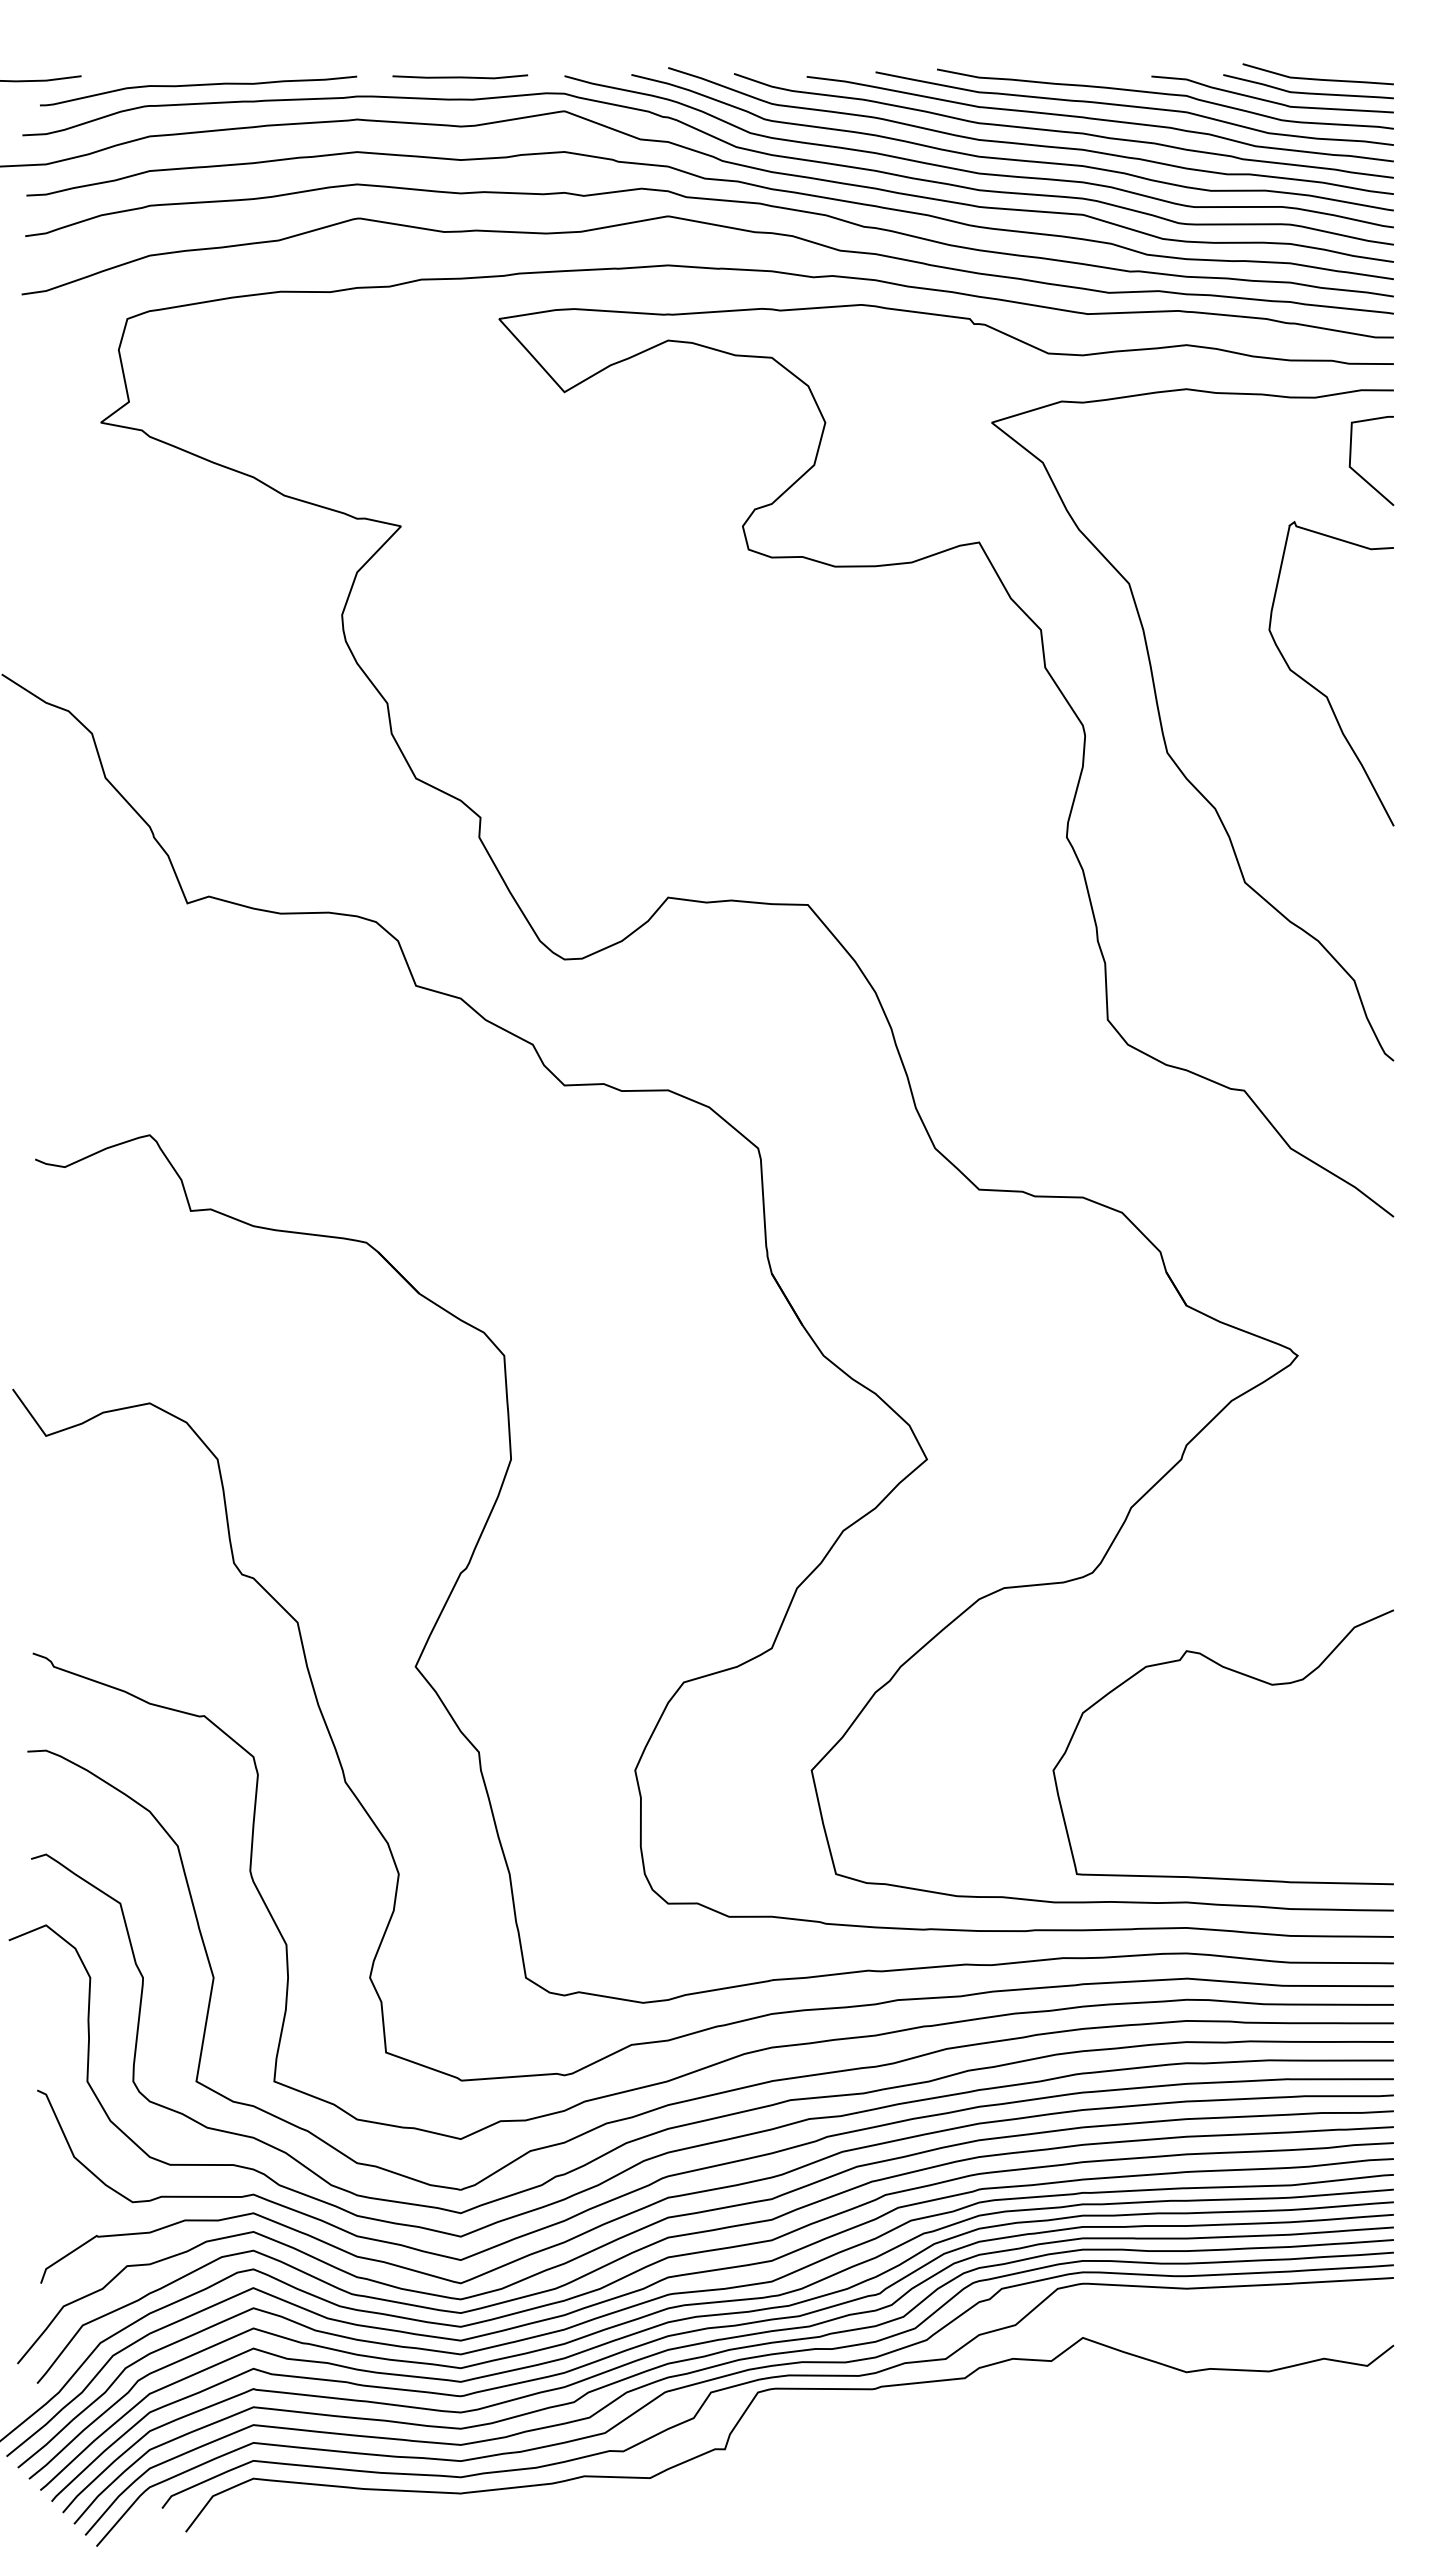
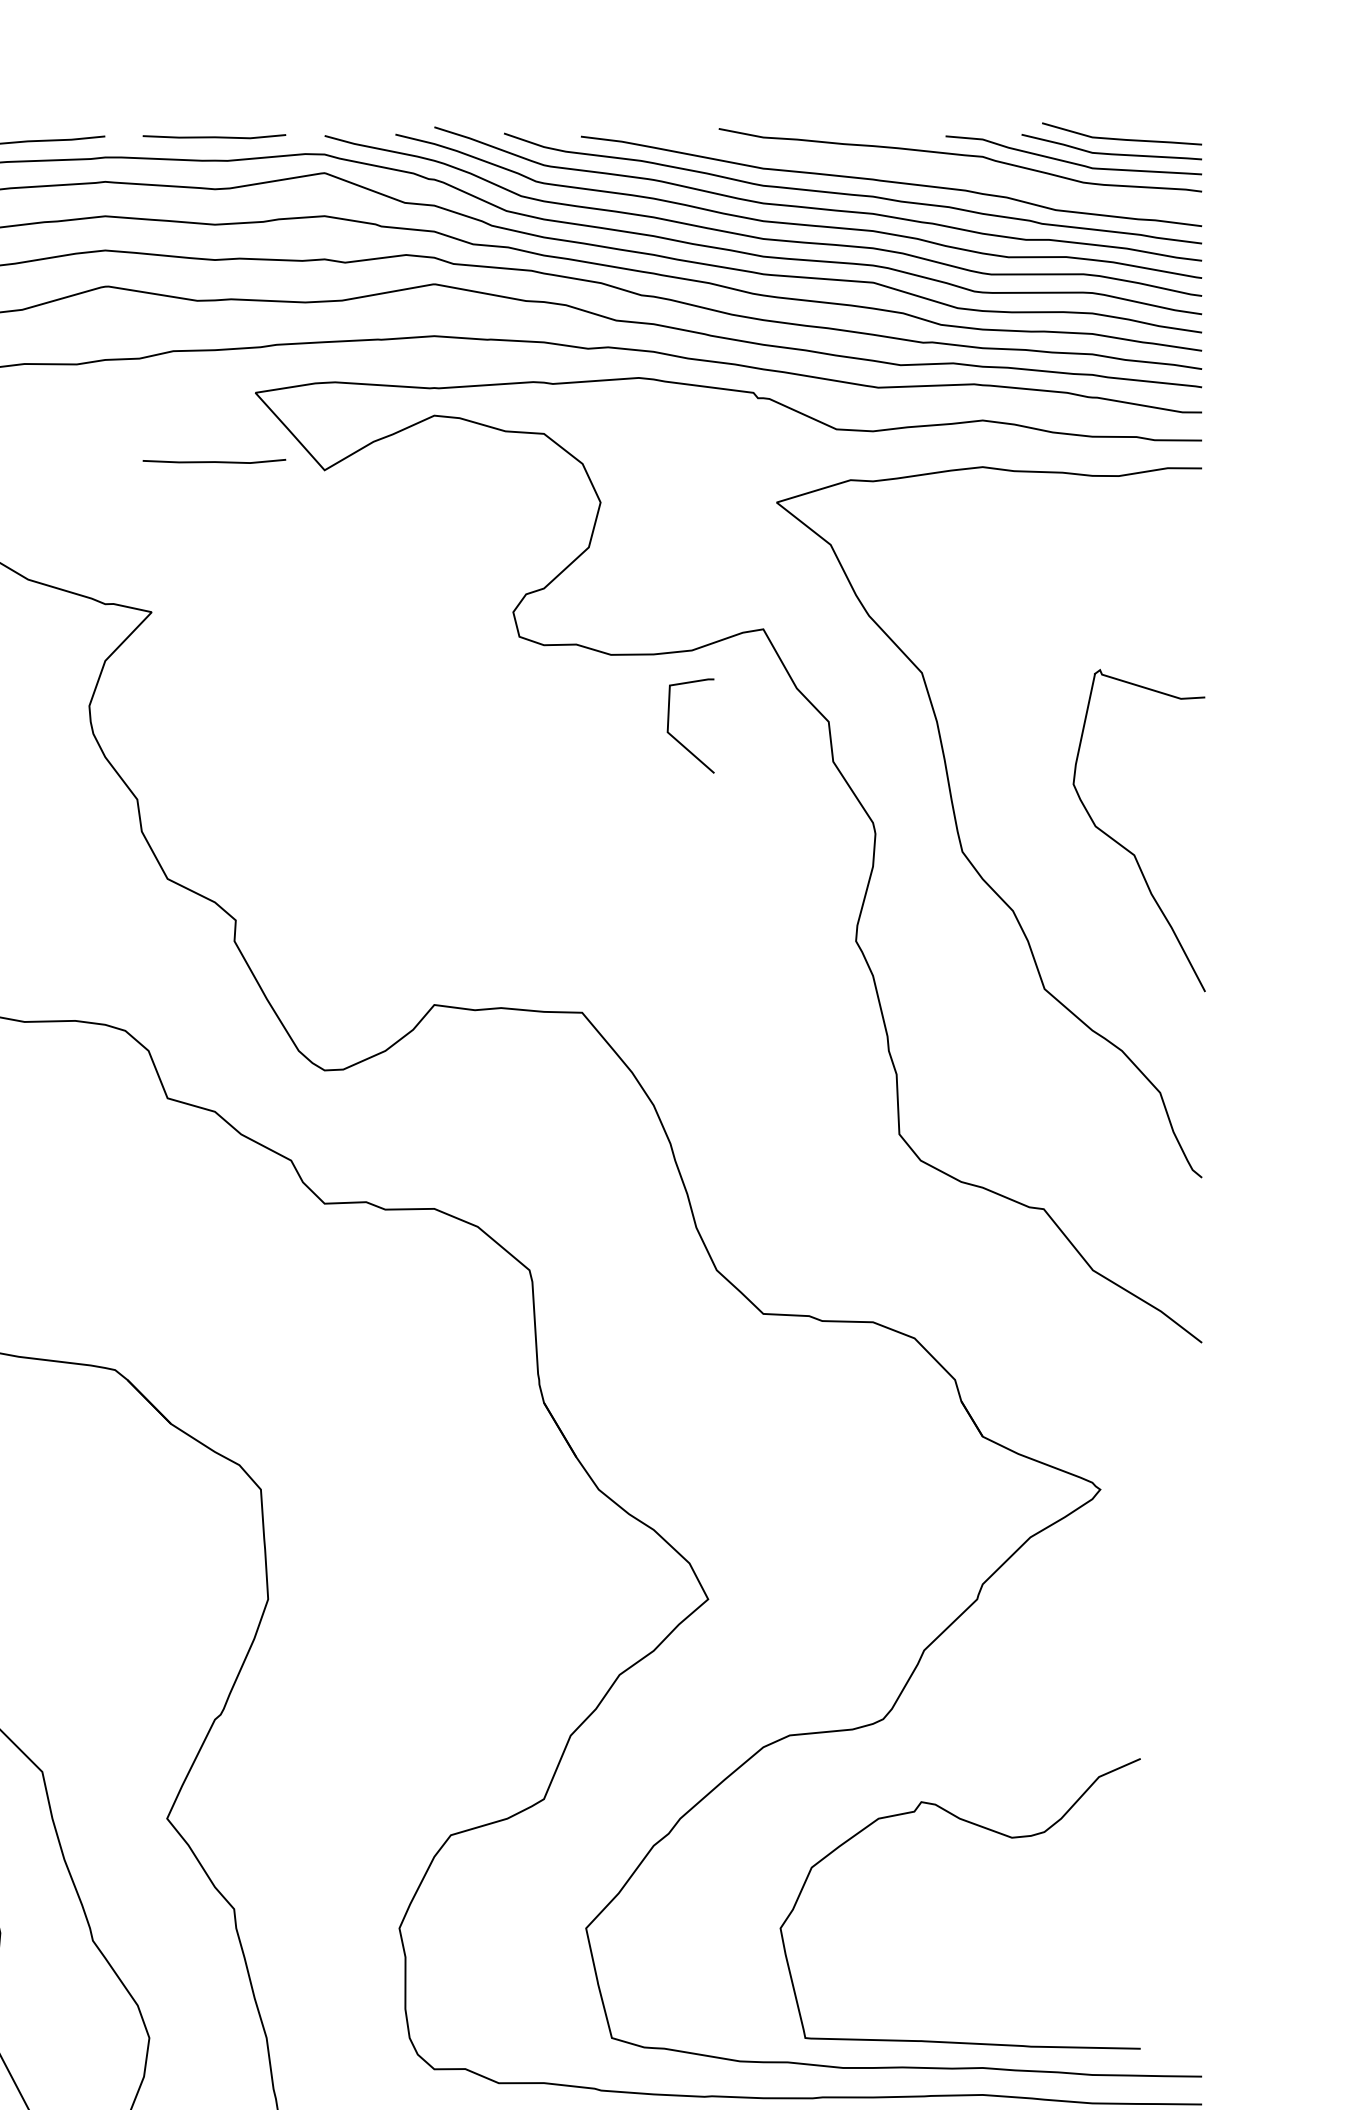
curve: (1134, 107) -> (927, 169), removed
line: (460, 383) -> (214, 461), added
line: (1360, 474) -> (679, 740), moved
curve: (1317, 688) -> (1124, 846), moved
curve: (1248, 1677) -> (986, 1830), moved

